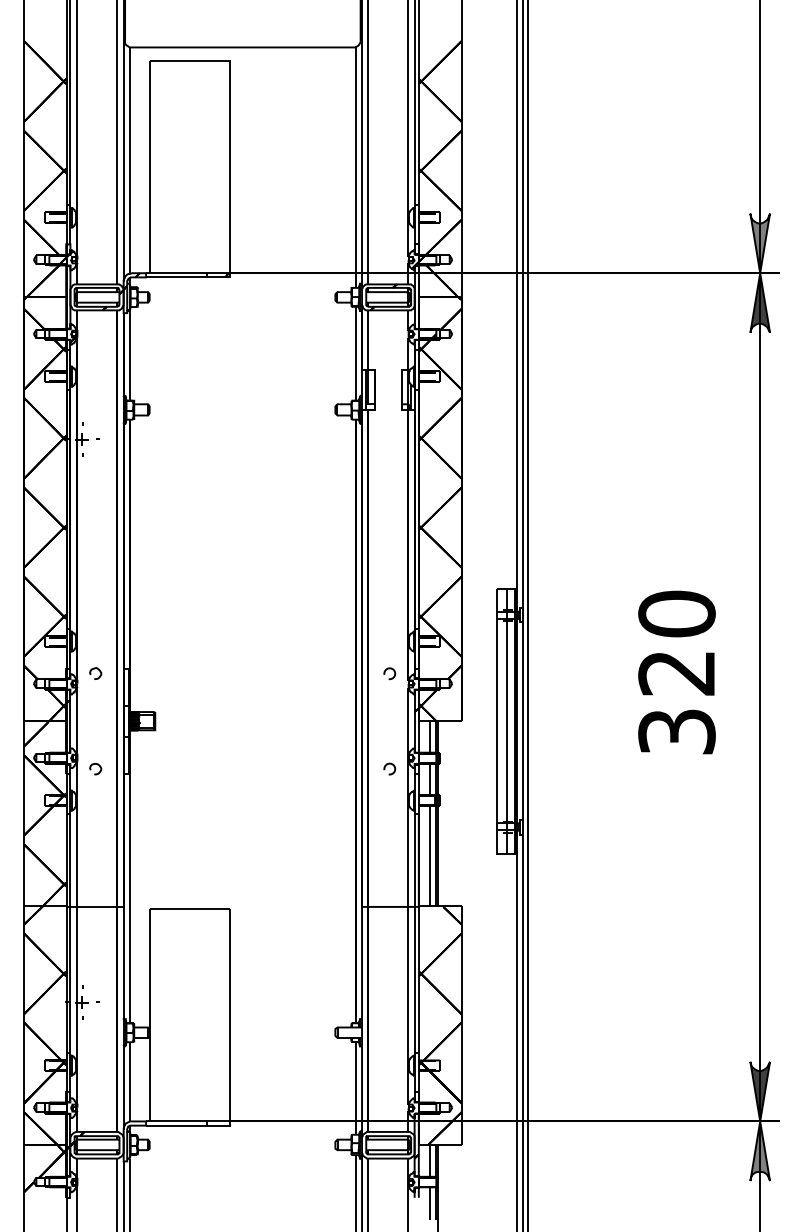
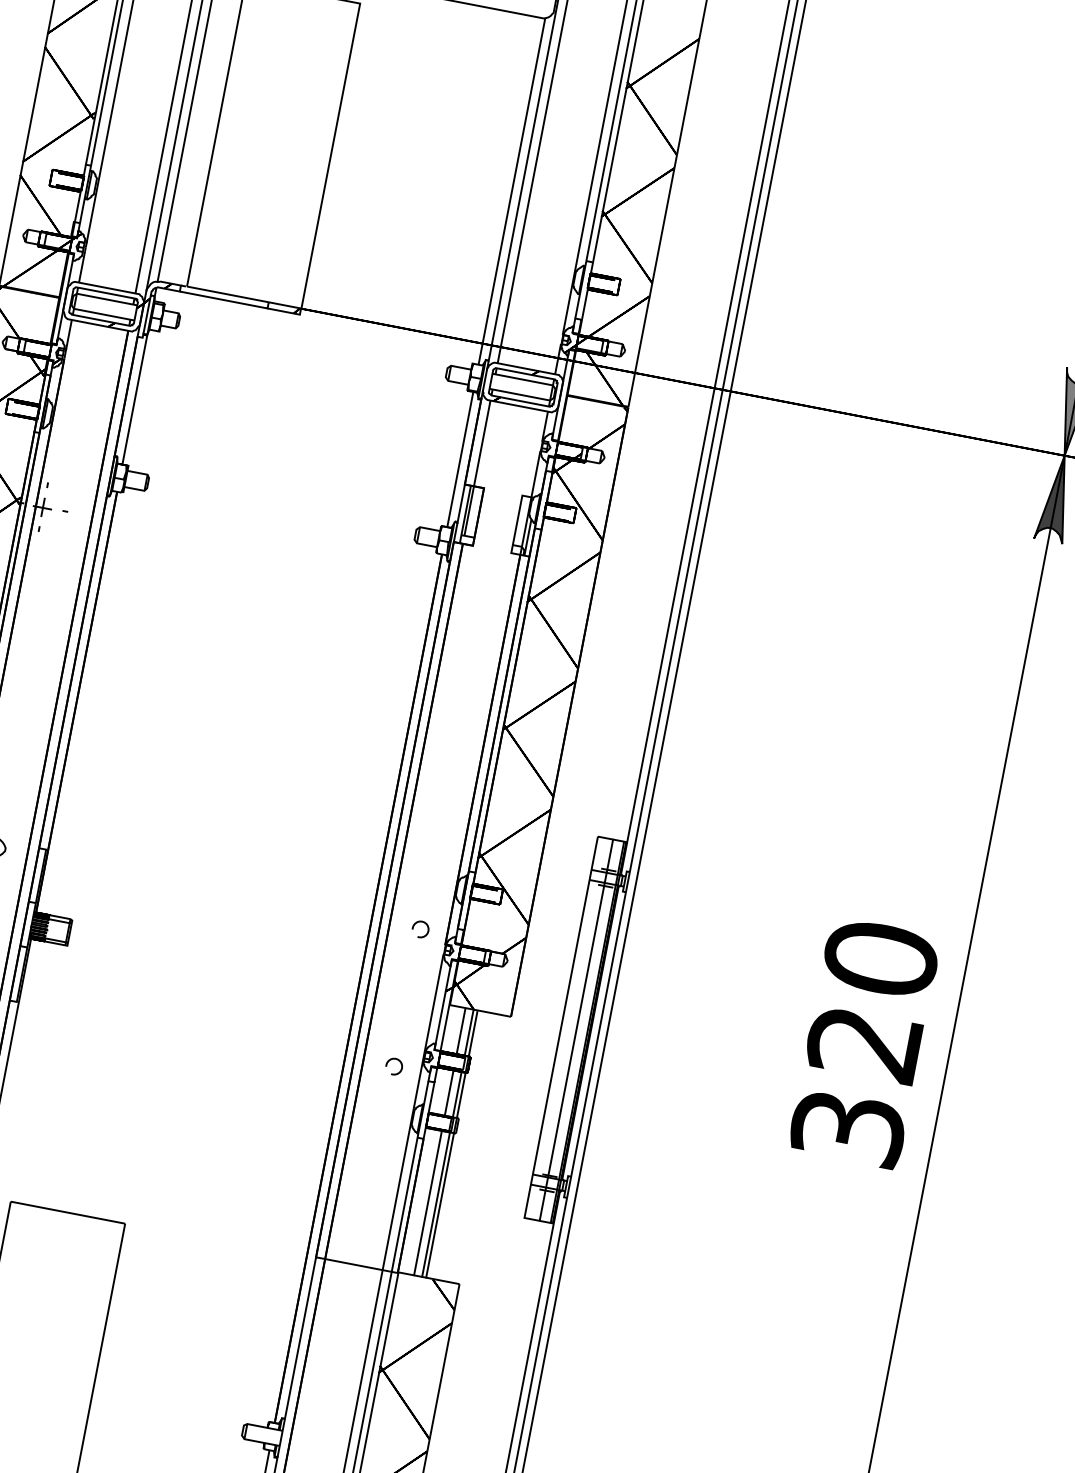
text: (676, 672) -> (864, 1042), moved

